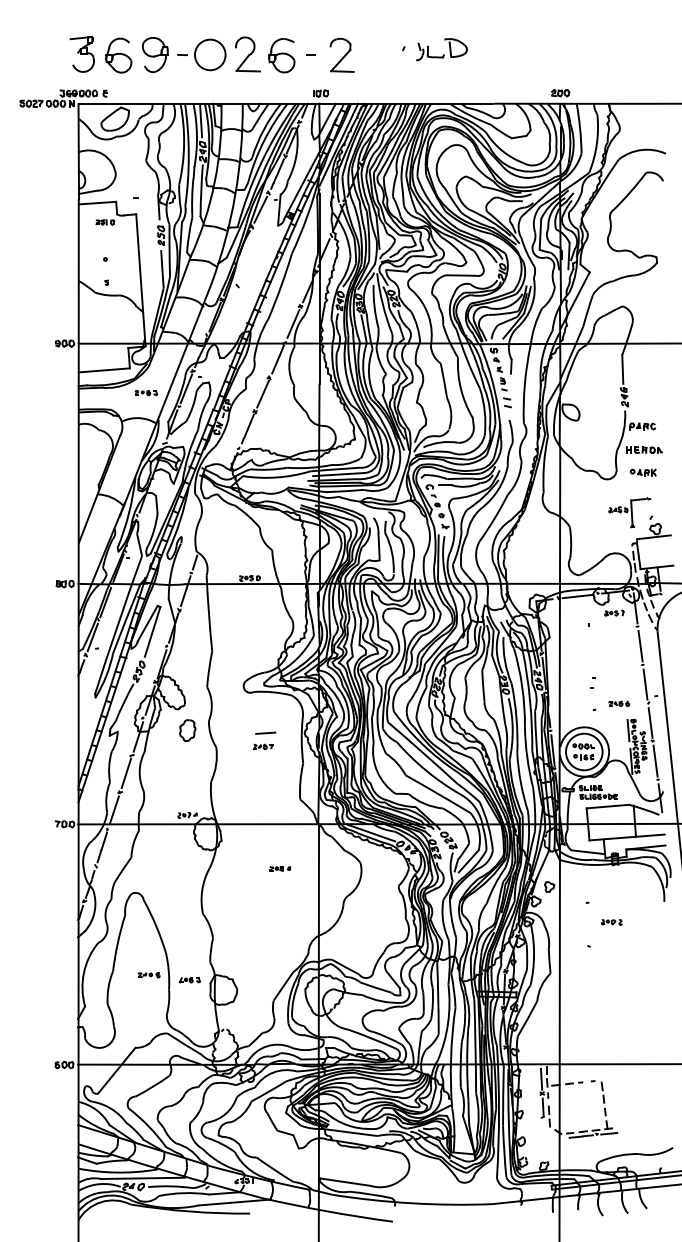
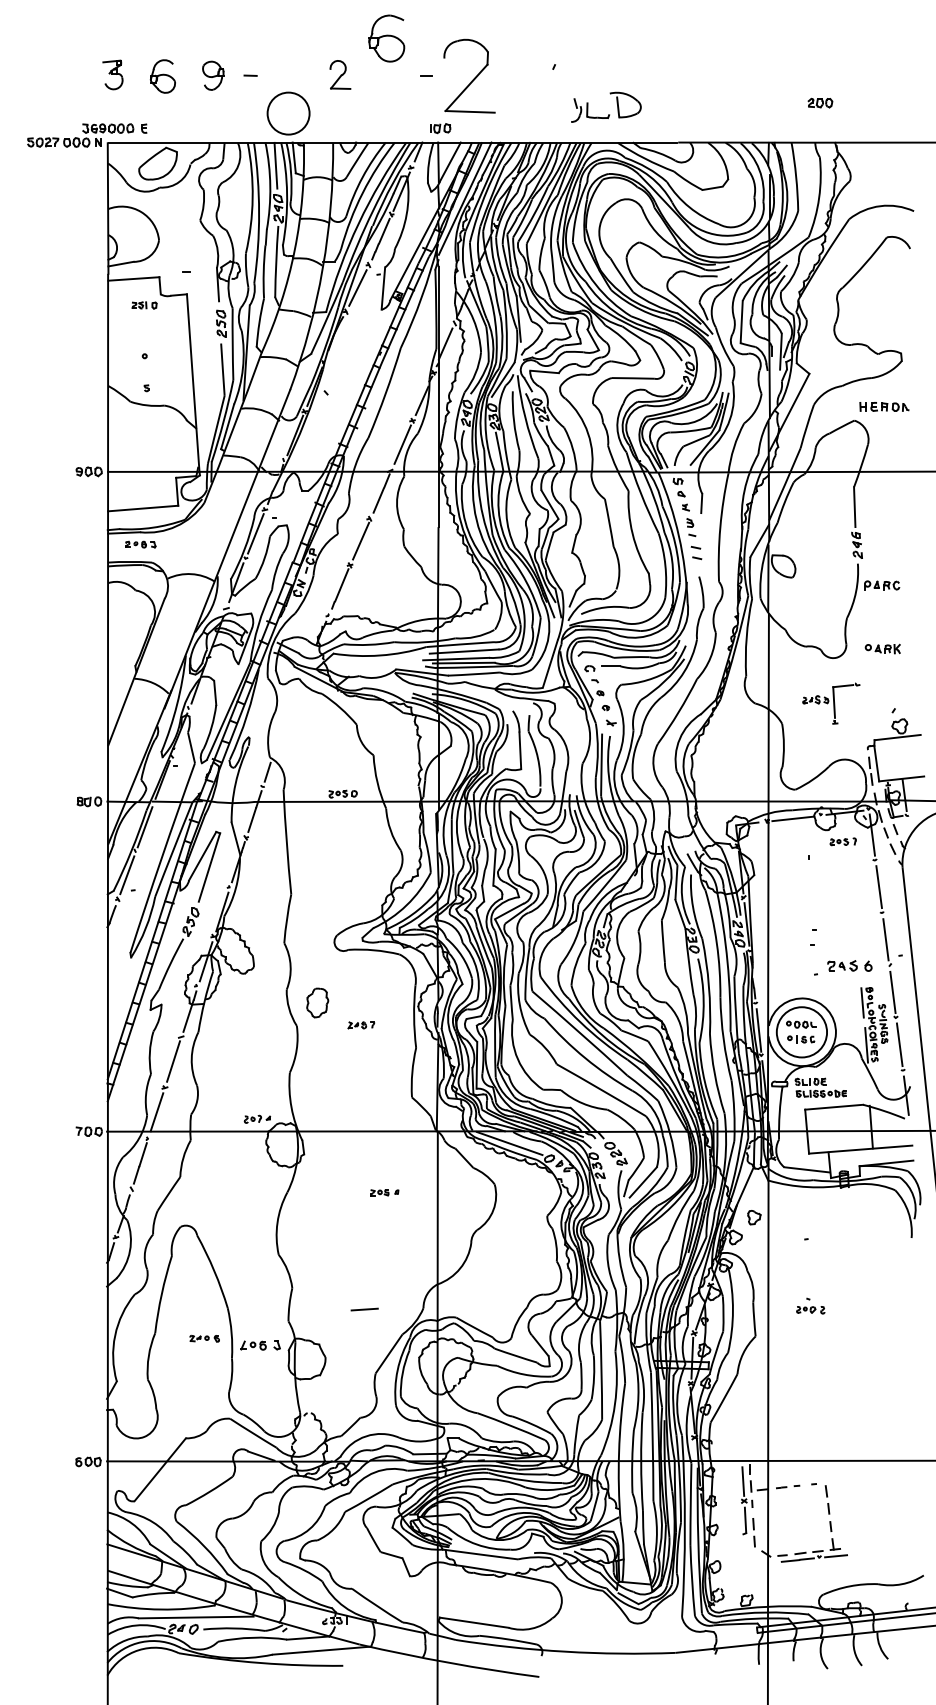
part: (81, 54) -> (112, 74), size x0.6
part: (155, 54) -> (213, 75), size x0.6
circle: (210, 54) -> (288, 113), moved
part: (248, 54) -> (340, 74), size x0.6
part: (342, 54) -> (469, 75), size x1.6
part: (443, 54) -> (608, 114), moved
part: (118, 55) -> (162, 76), size x0.7
part: (281, 55) -> (386, 38), moved
part: (560, 92) -> (820, 102), moved
part: (146, 392) -> (140, 544), moved
part: (644, 449) -> (884, 406), moved
part: (629, 512) -> (831, 703), moved
part: (618, 704) -> (849, 966), size x1.6
part: (187, 730) -> (317, 1002), moved
line: (265, 733) -> (364, 1309), moved
part: (611, 922) -> (810, 1310), moved
part: (189, 980) -> (260, 1345), size x1.4

